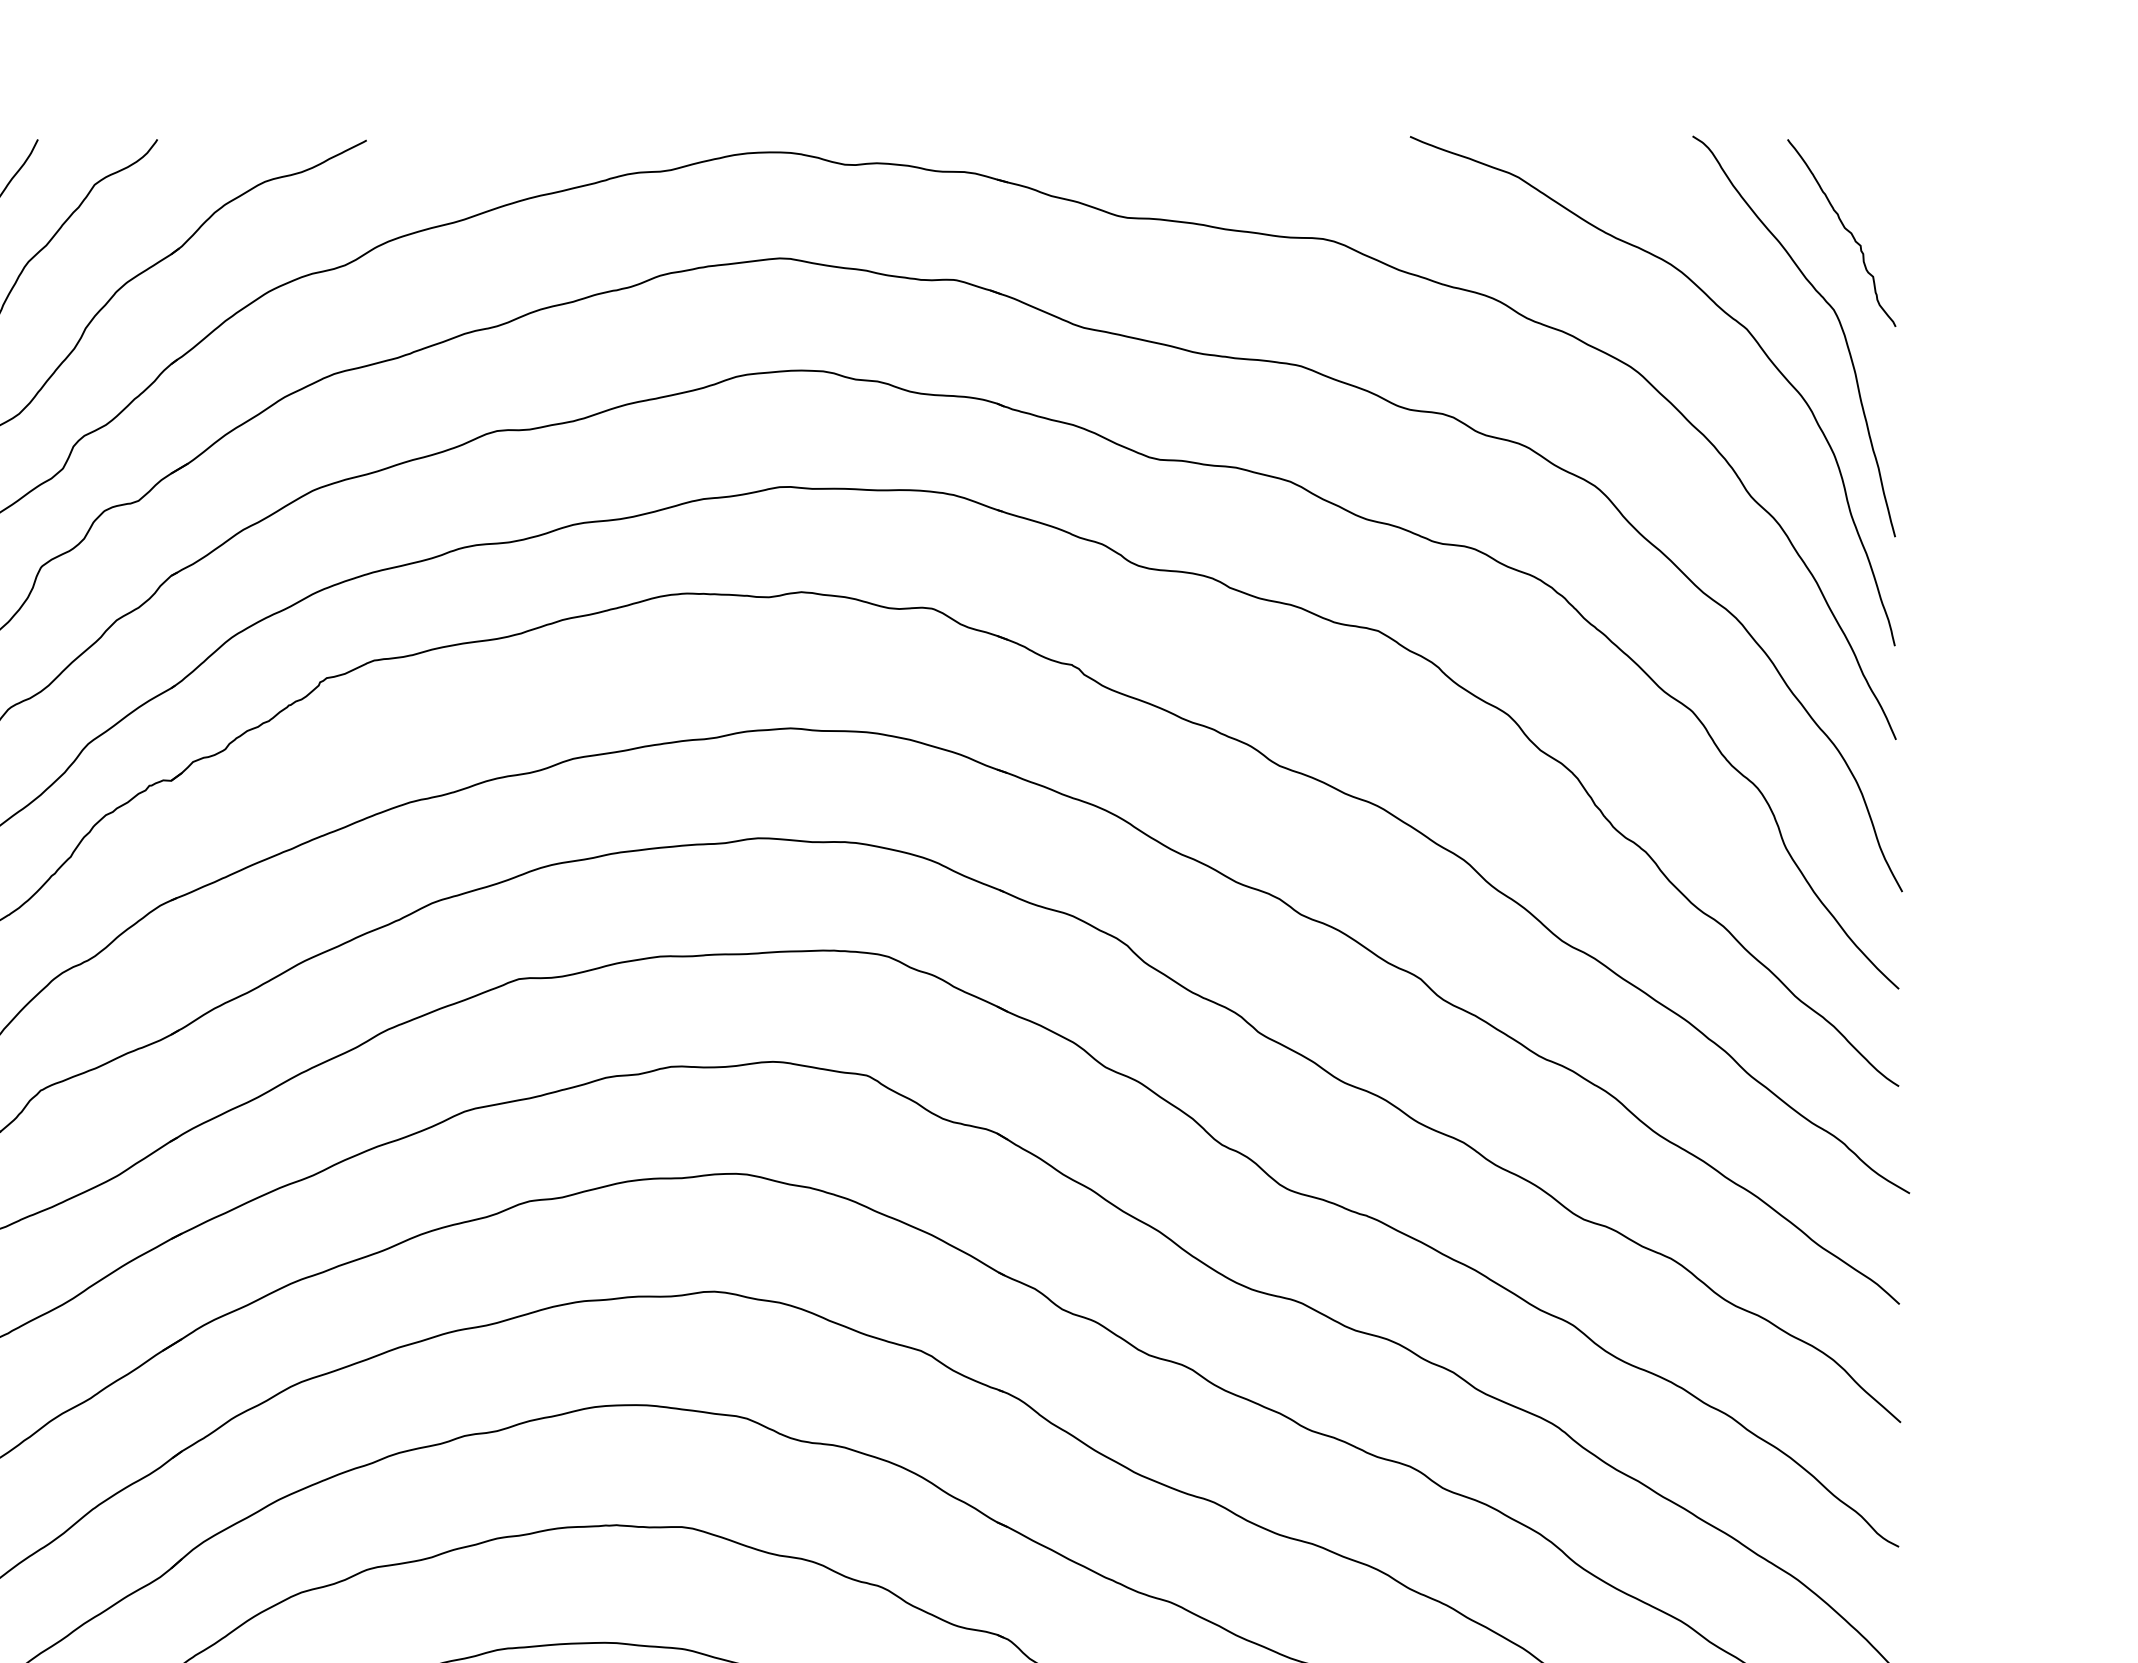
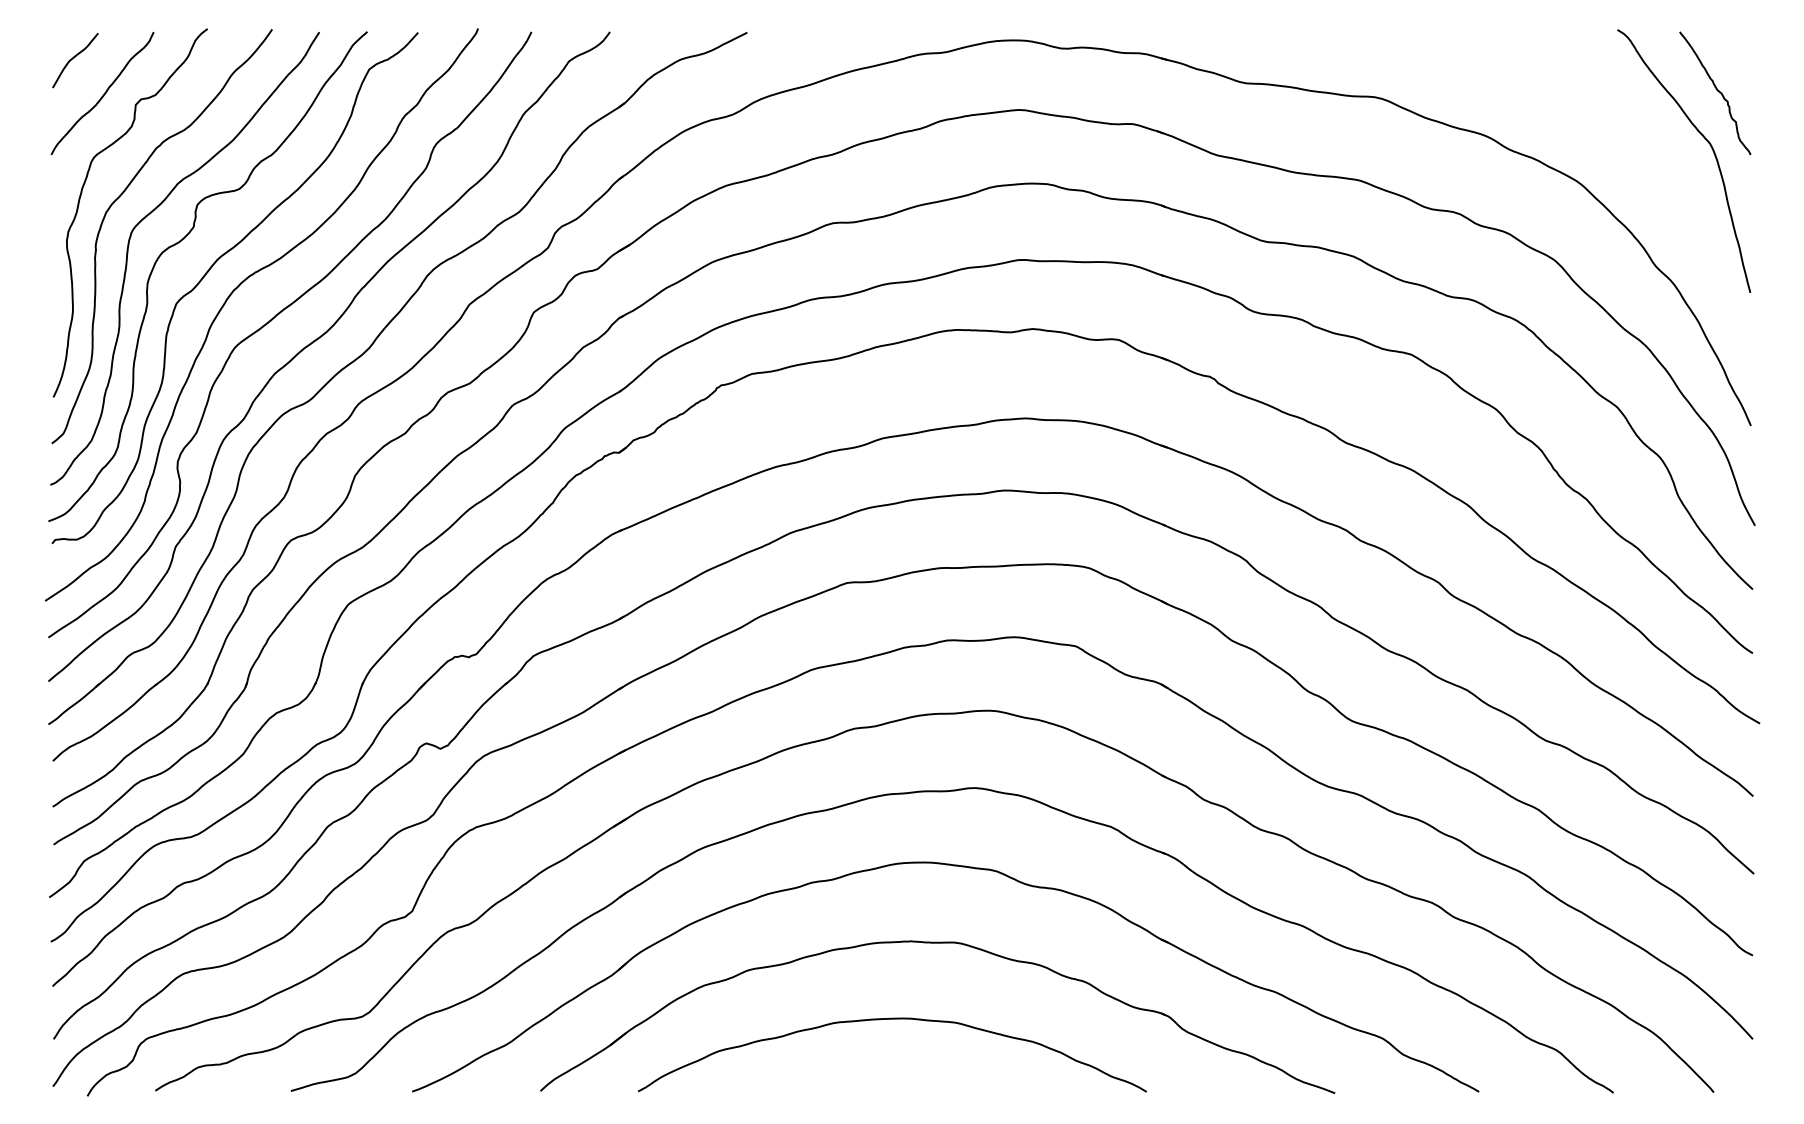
curve: (1715, 306) -> (1632, 141), removed

